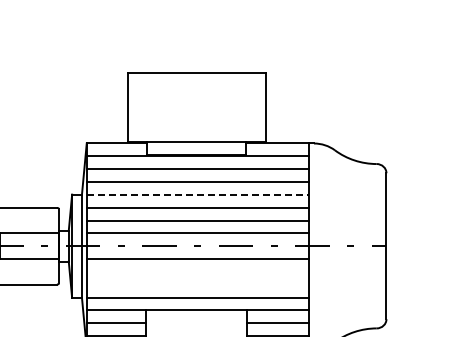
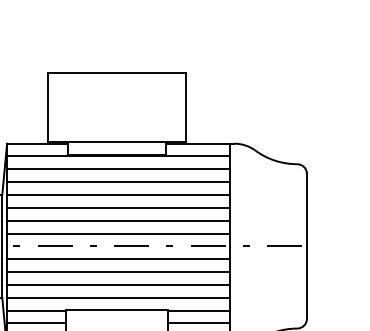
line: (198, 194) -> (118, 194), dashed -> solid
line: (197, 271) -> (117, 271), added
line: (197, 284) -> (117, 284), added

